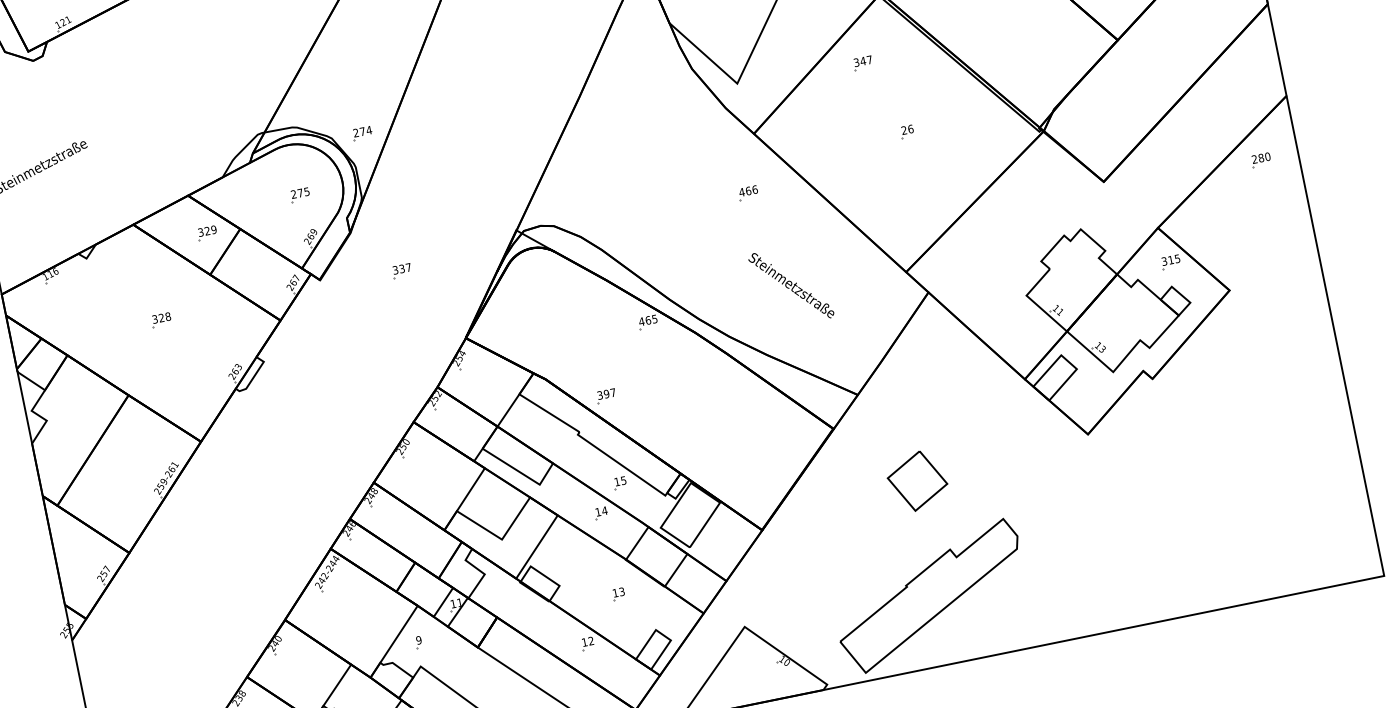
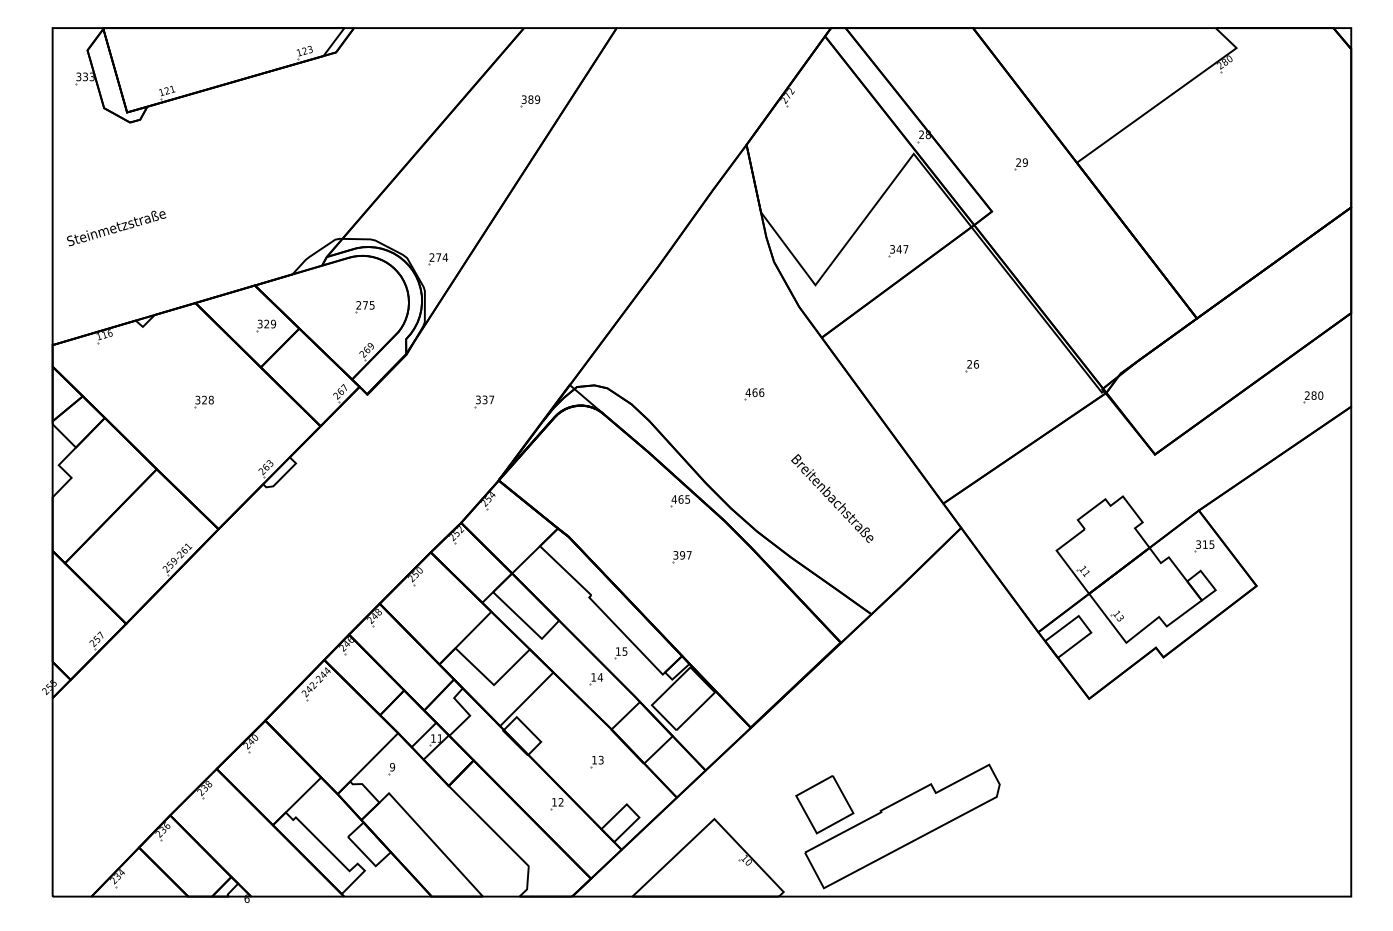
part: (862, 63) -> (898, 251), moved
part: (1261, 160) -> (1313, 397), moved
part: (748, 192) -> (754, 394), moved
part: (400, 270) -> (483, 401), moved
text: (796, 289) -> (832, 498), Steinmetzstraße -> Breitenbachstraße
part: (606, 396) -> (681, 557), moved
part: (917, 481) -> (824, 804), moved

